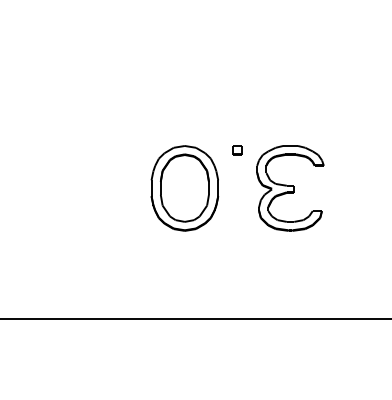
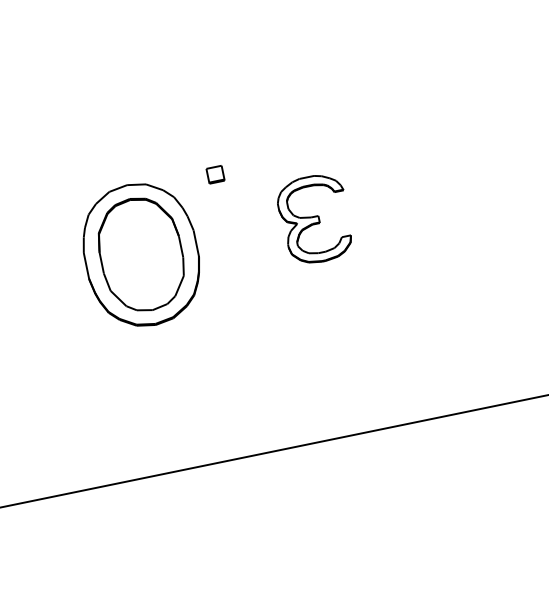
part: (290, 188) -> (315, 219), size x0.6

